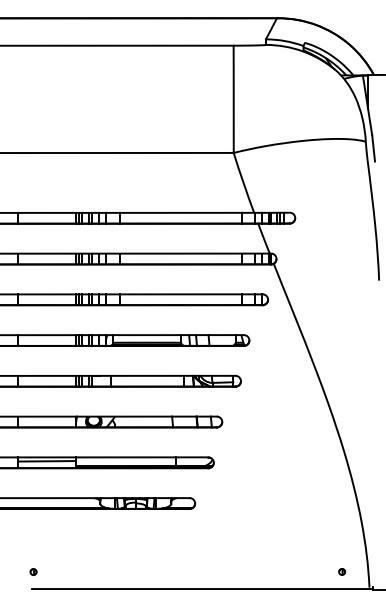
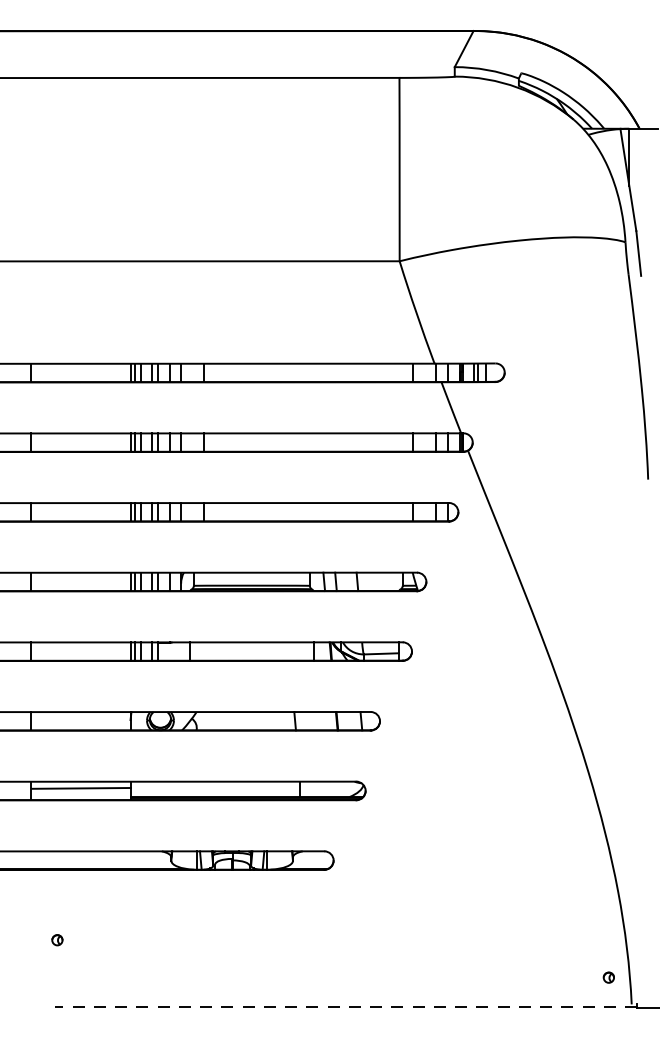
part: (33, 571) -> (57, 939), moved
part: (342, 571) -> (609, 976), moved
line: (201, 588) -> (344, 1005), solid -> dashed

